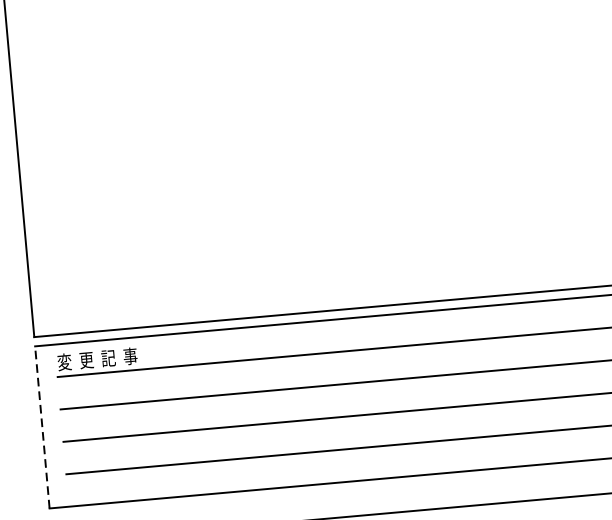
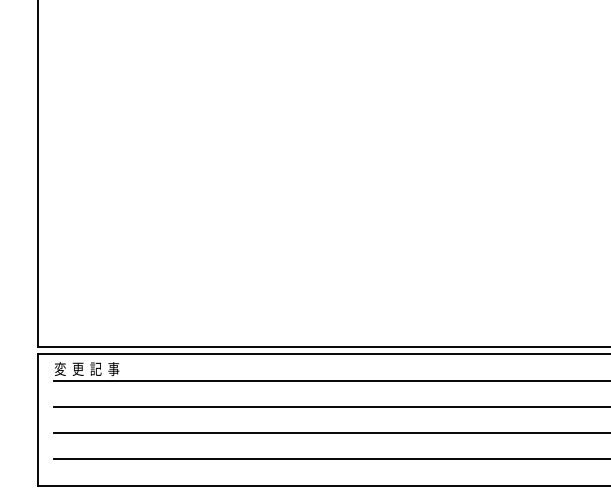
line: (42, 426) -> (37, 419), dashed -> solid

